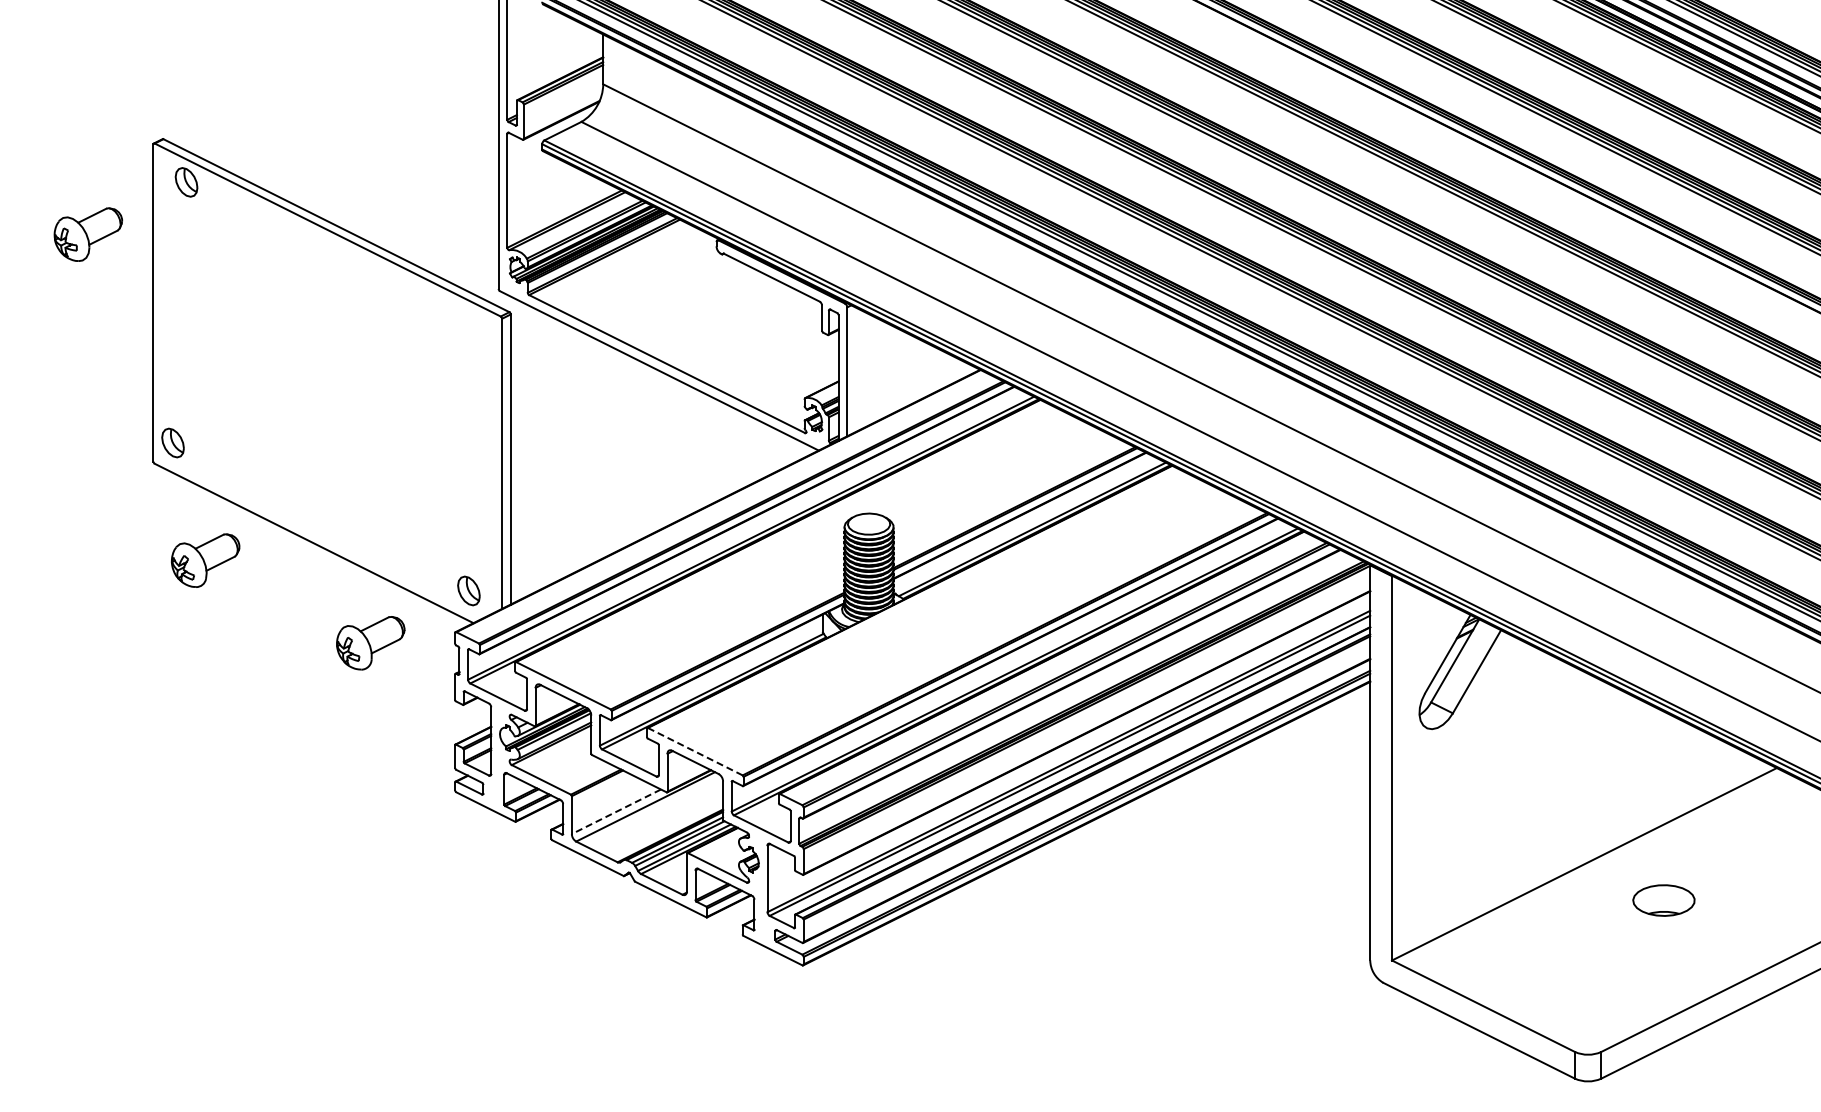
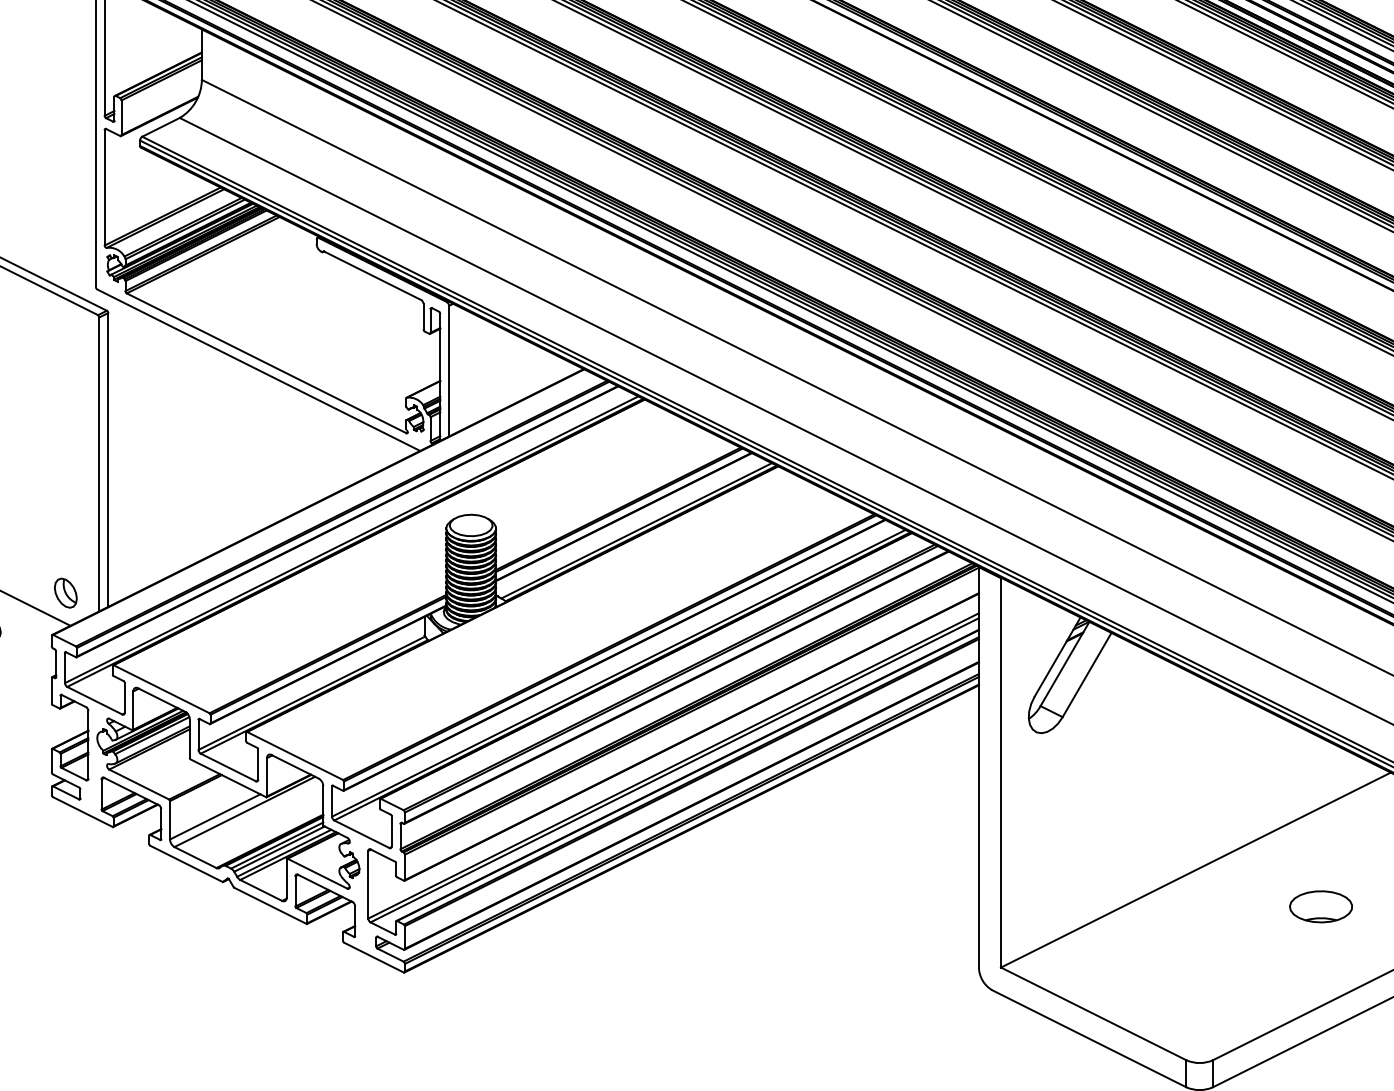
line: (695, 751) -> (295, 755), dashed -> solid
line: (616, 811) -> (215, 816), dashed -> solid
part: (1663, 900) -> (1320, 906), moved

